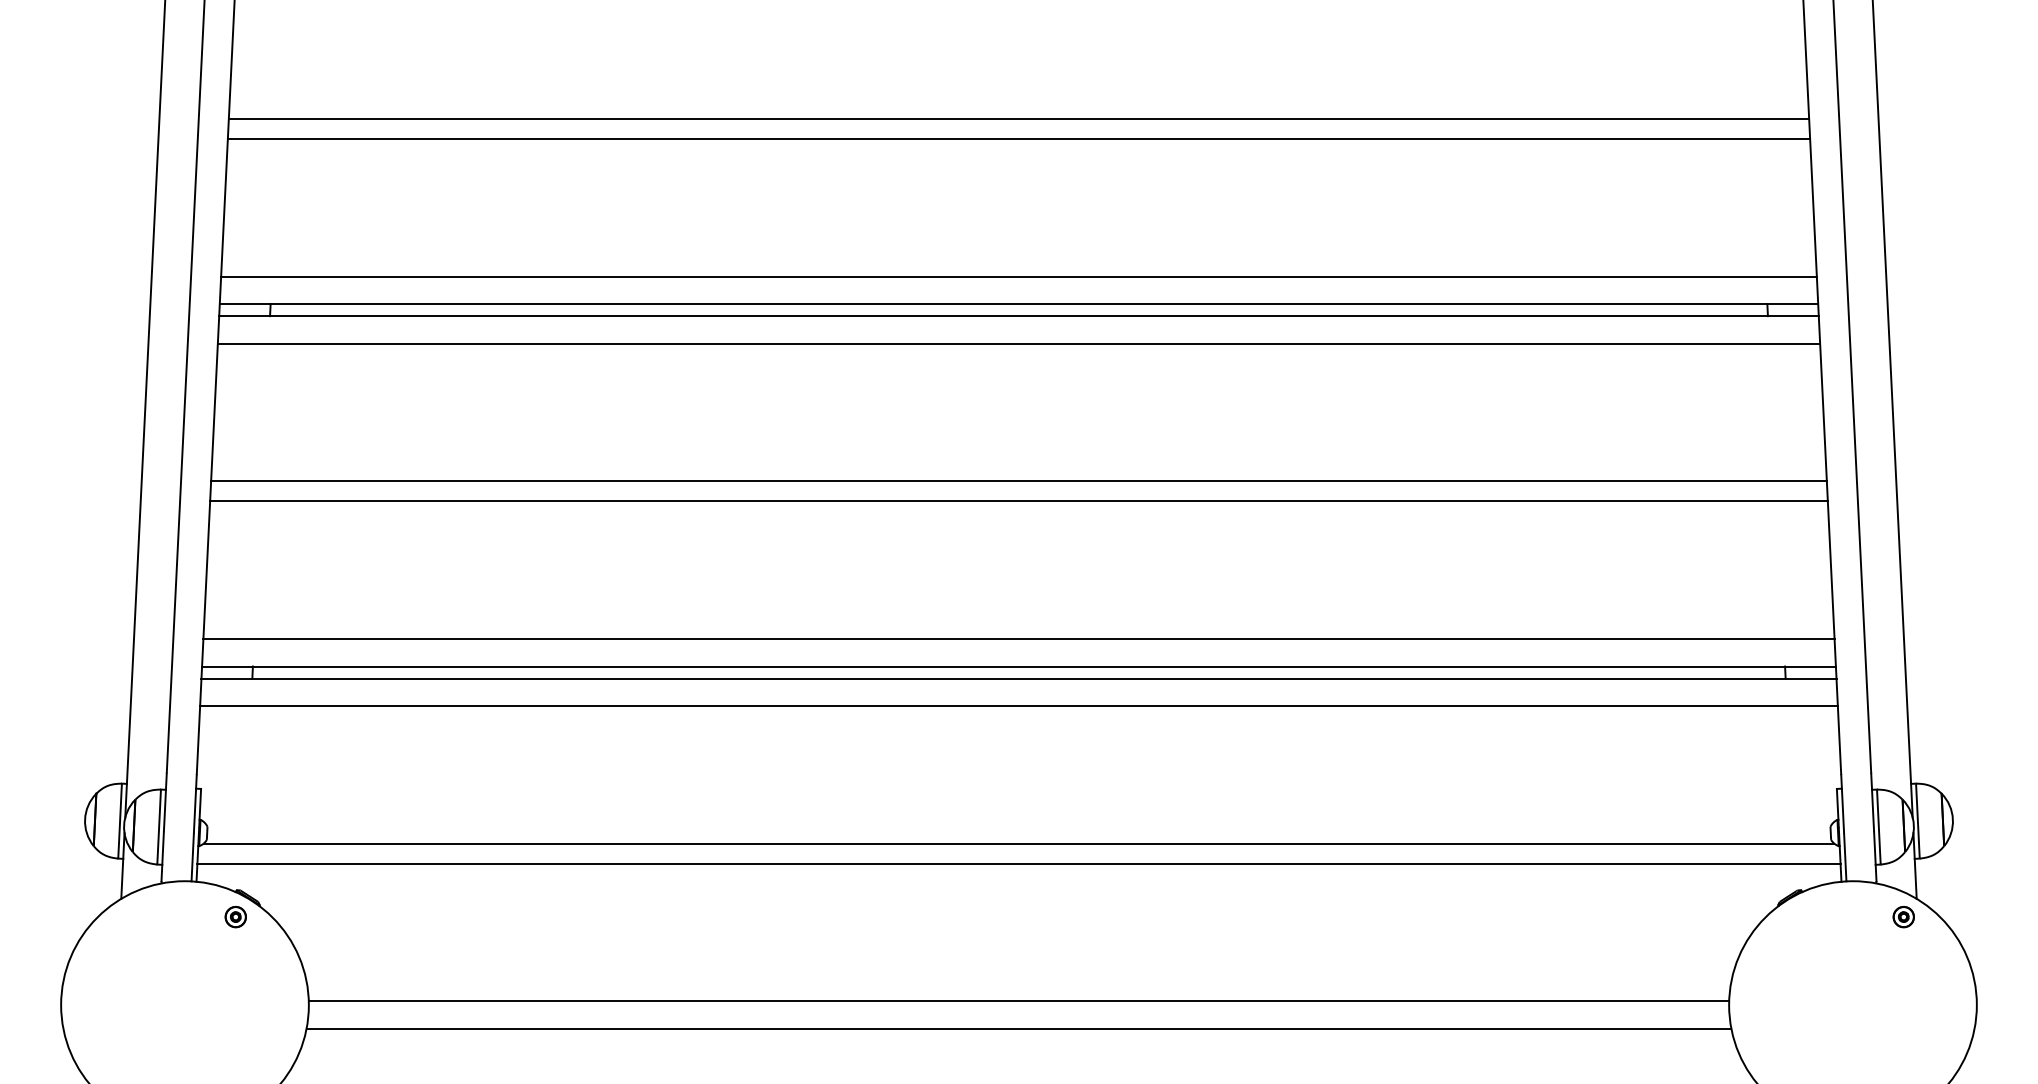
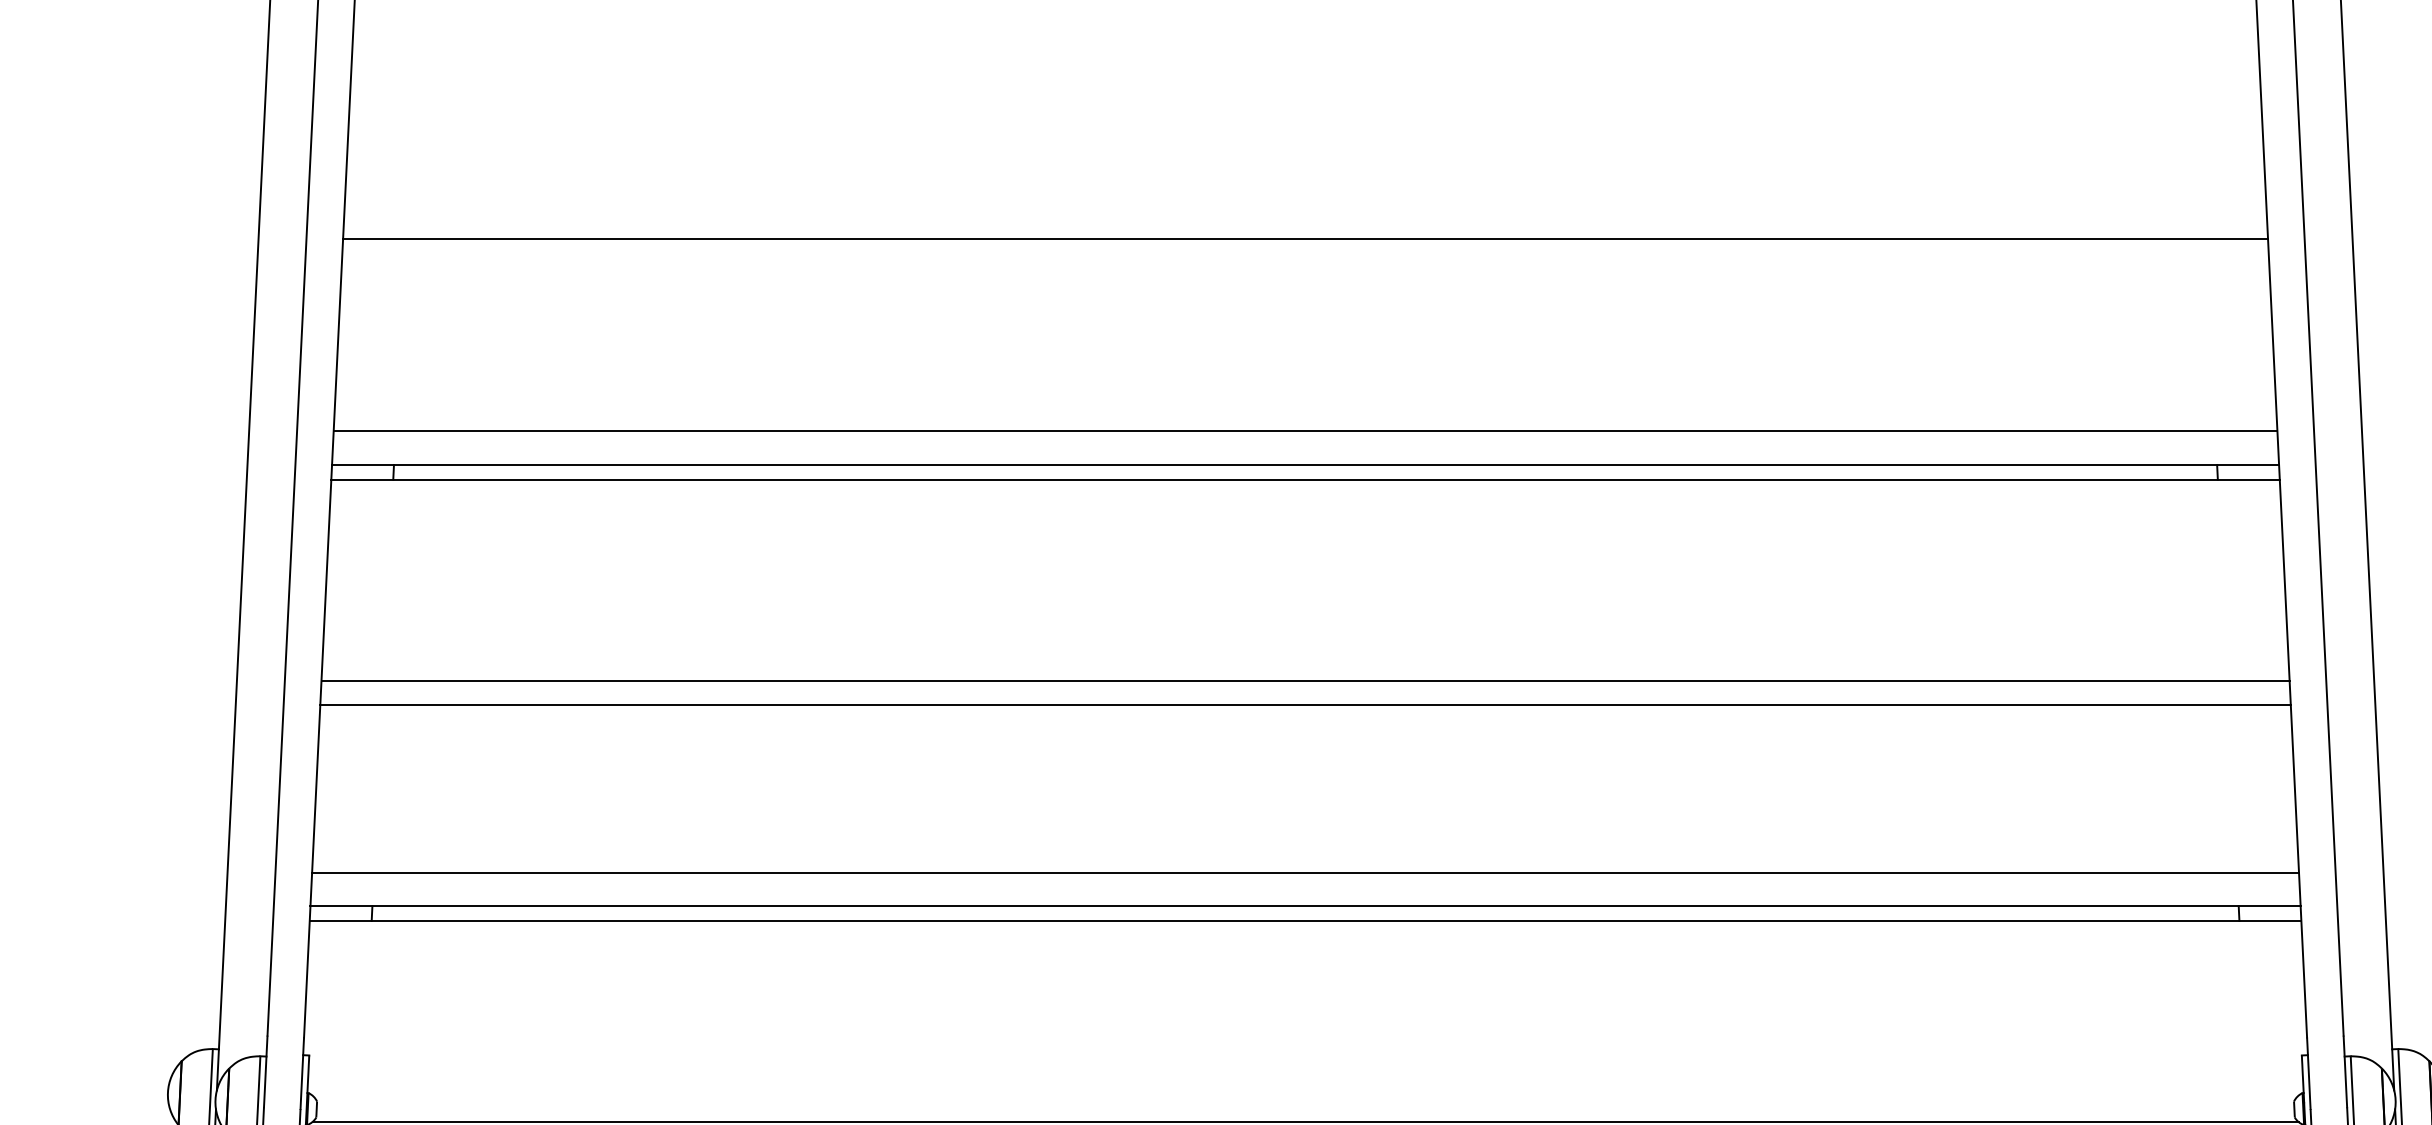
line: (1018, 139) -> (1304, 264), removed
line: (1018, 343) -> (1304, 512), removed
line: (1018, 706) -> (1304, 955), removed

